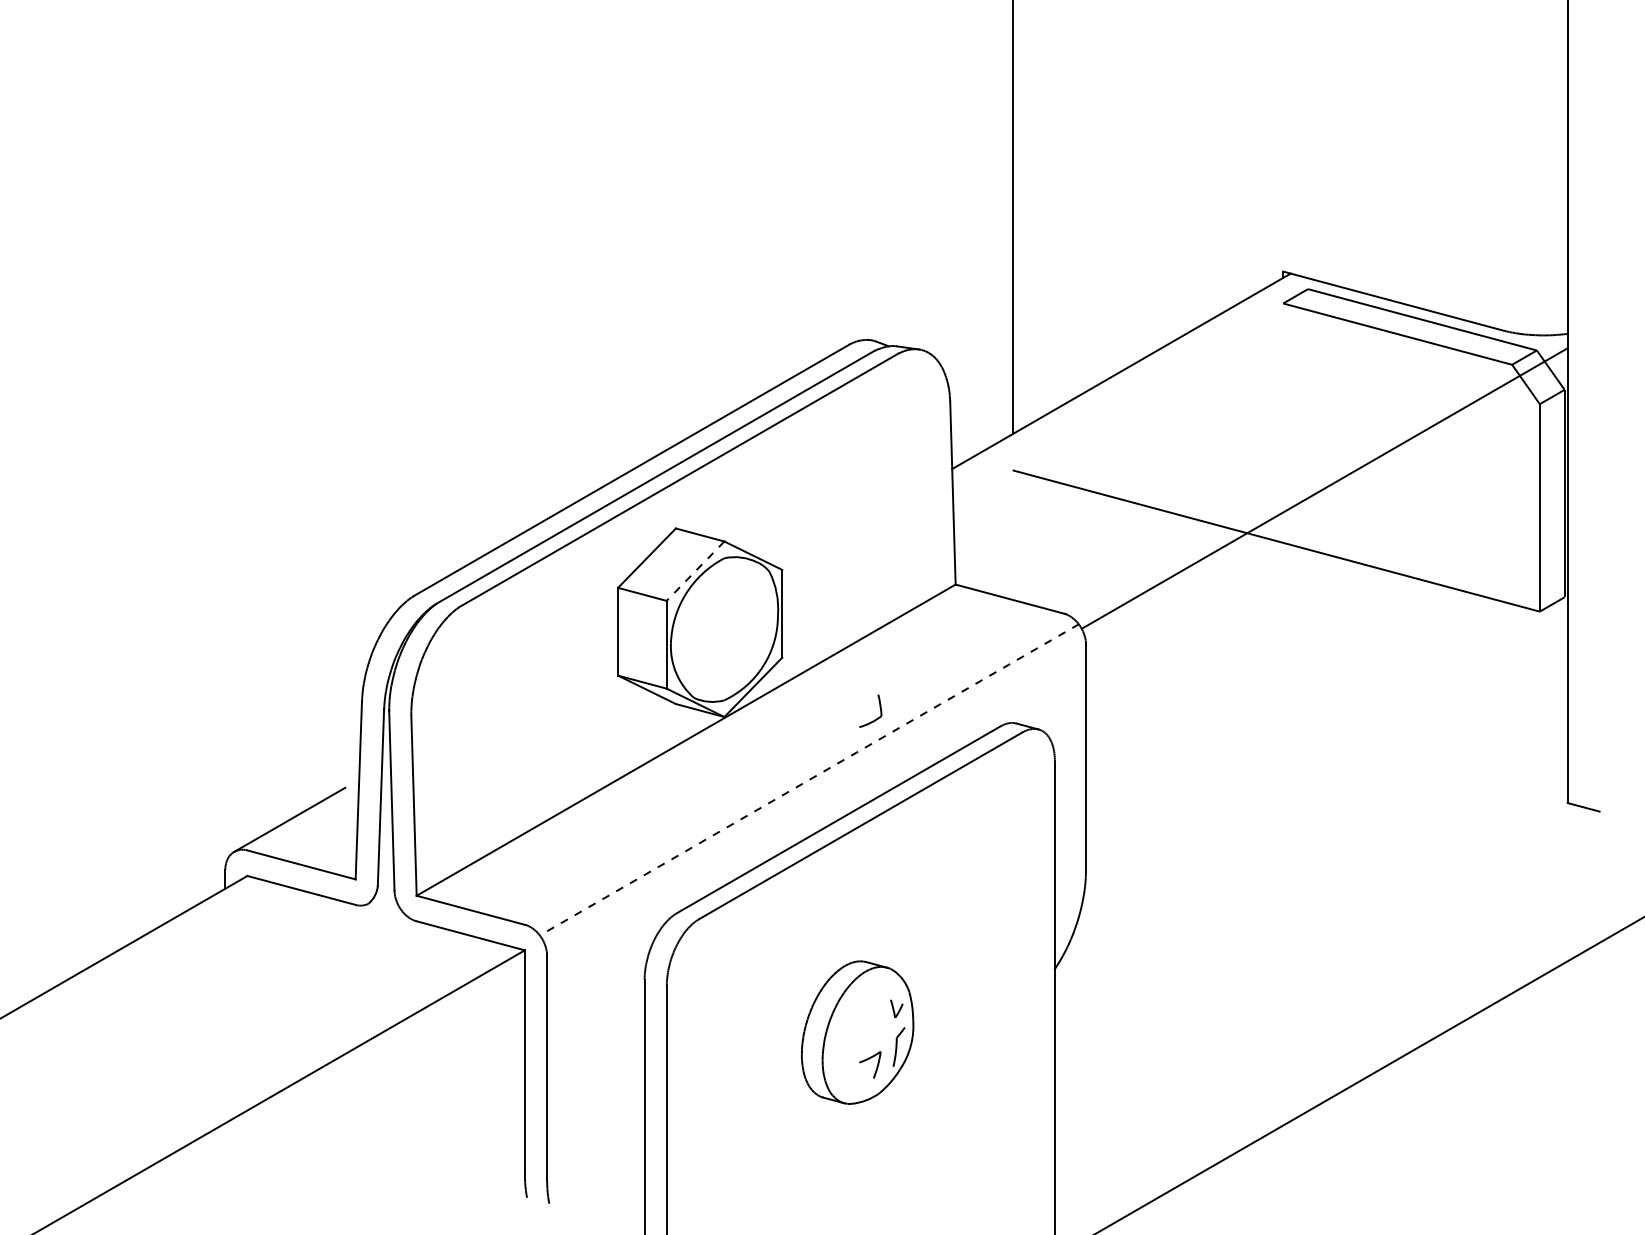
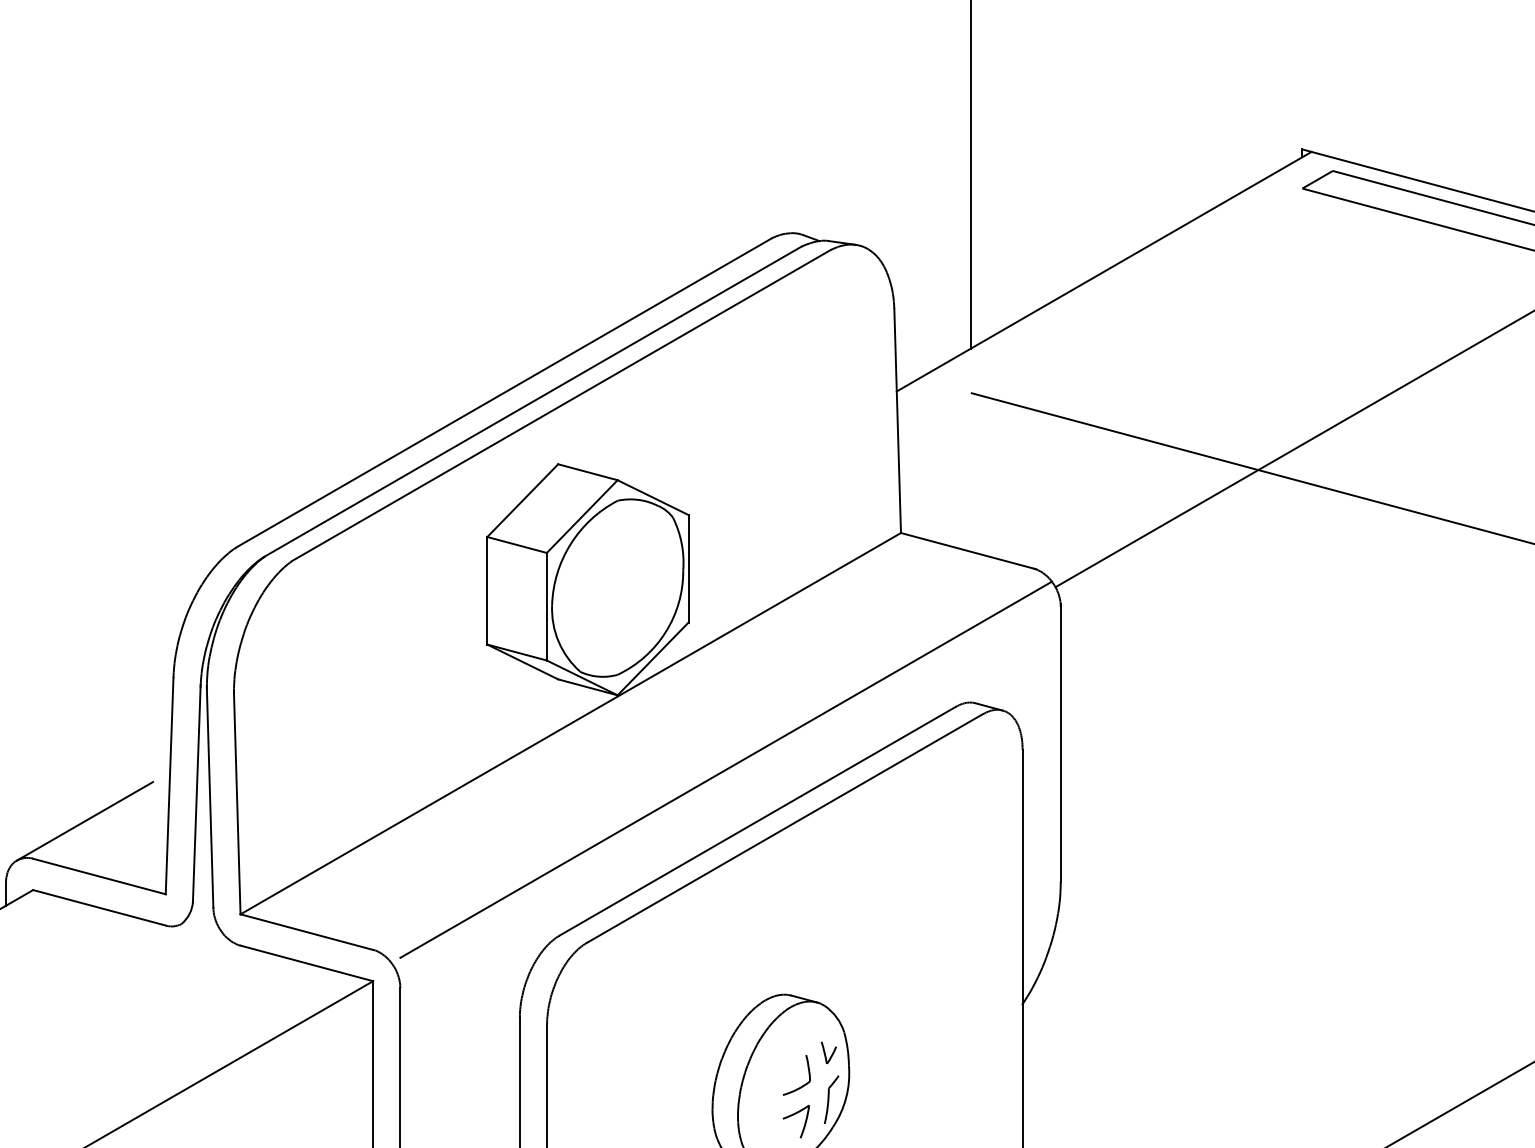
line: (695, 571) -> (582, 516), dashed -> solid
part: (879, 707) -> (807, 1070), moved
line: (812, 777) -> (725, 769), dashed -> solid

